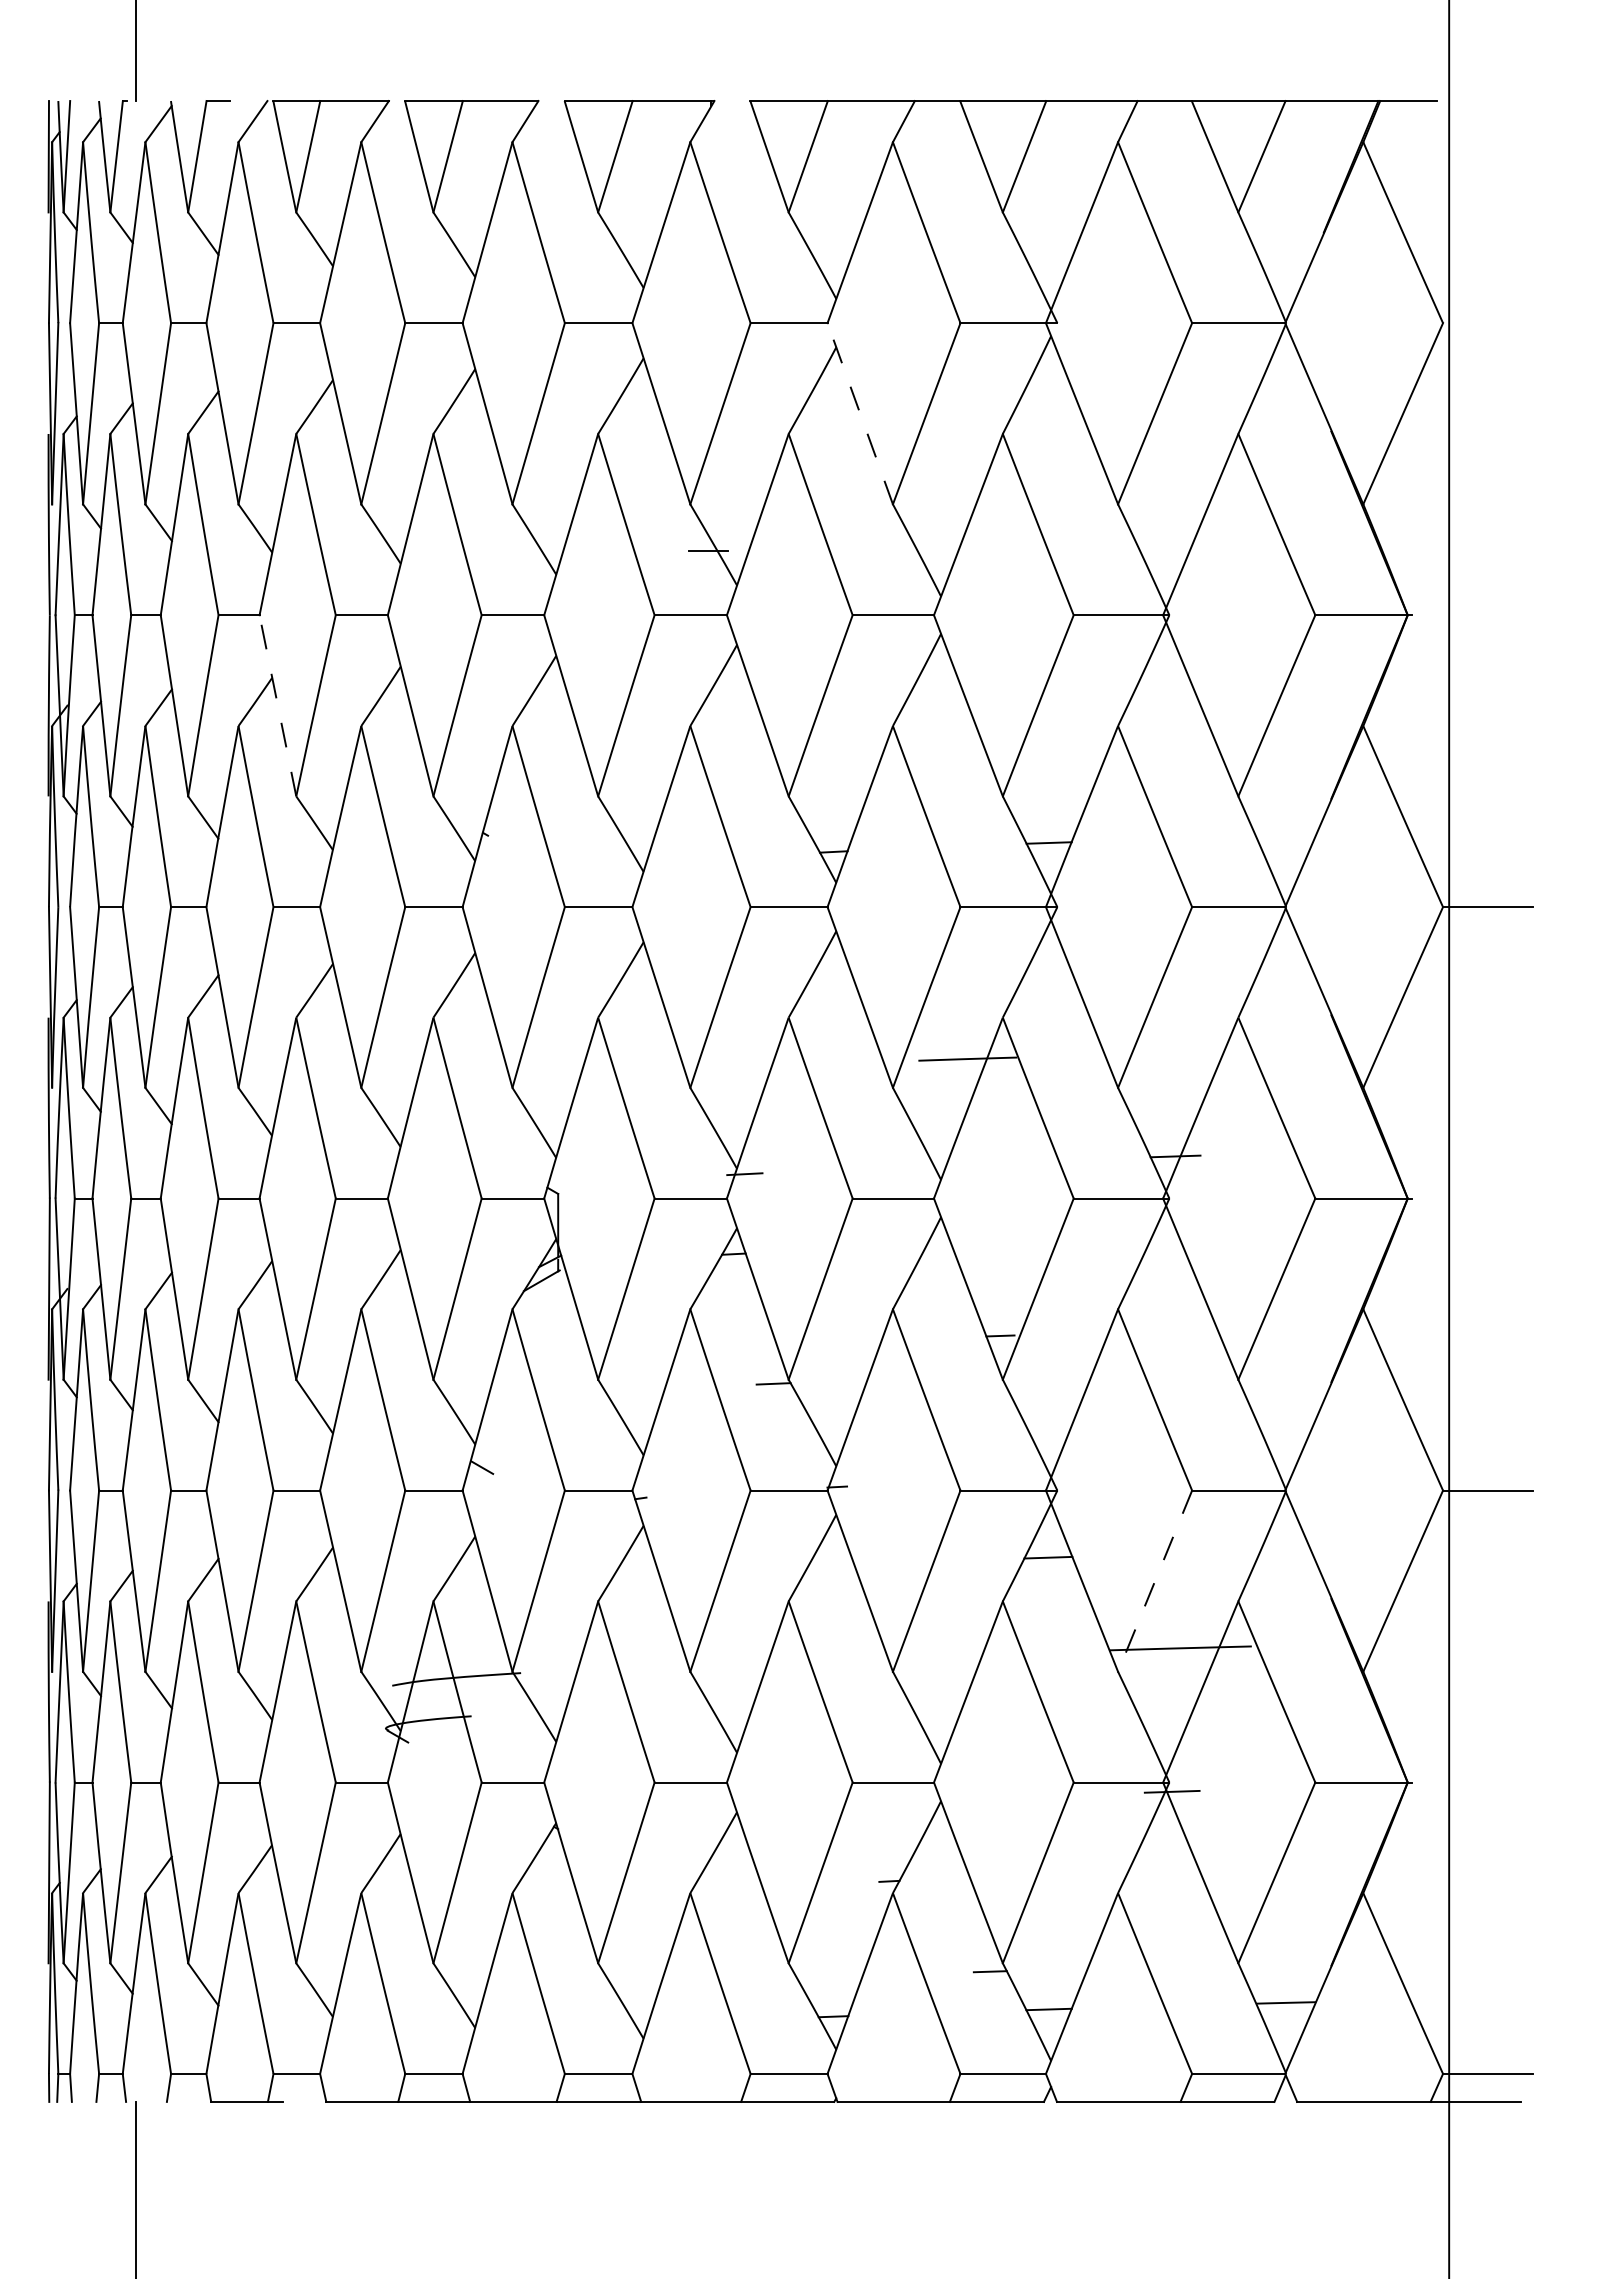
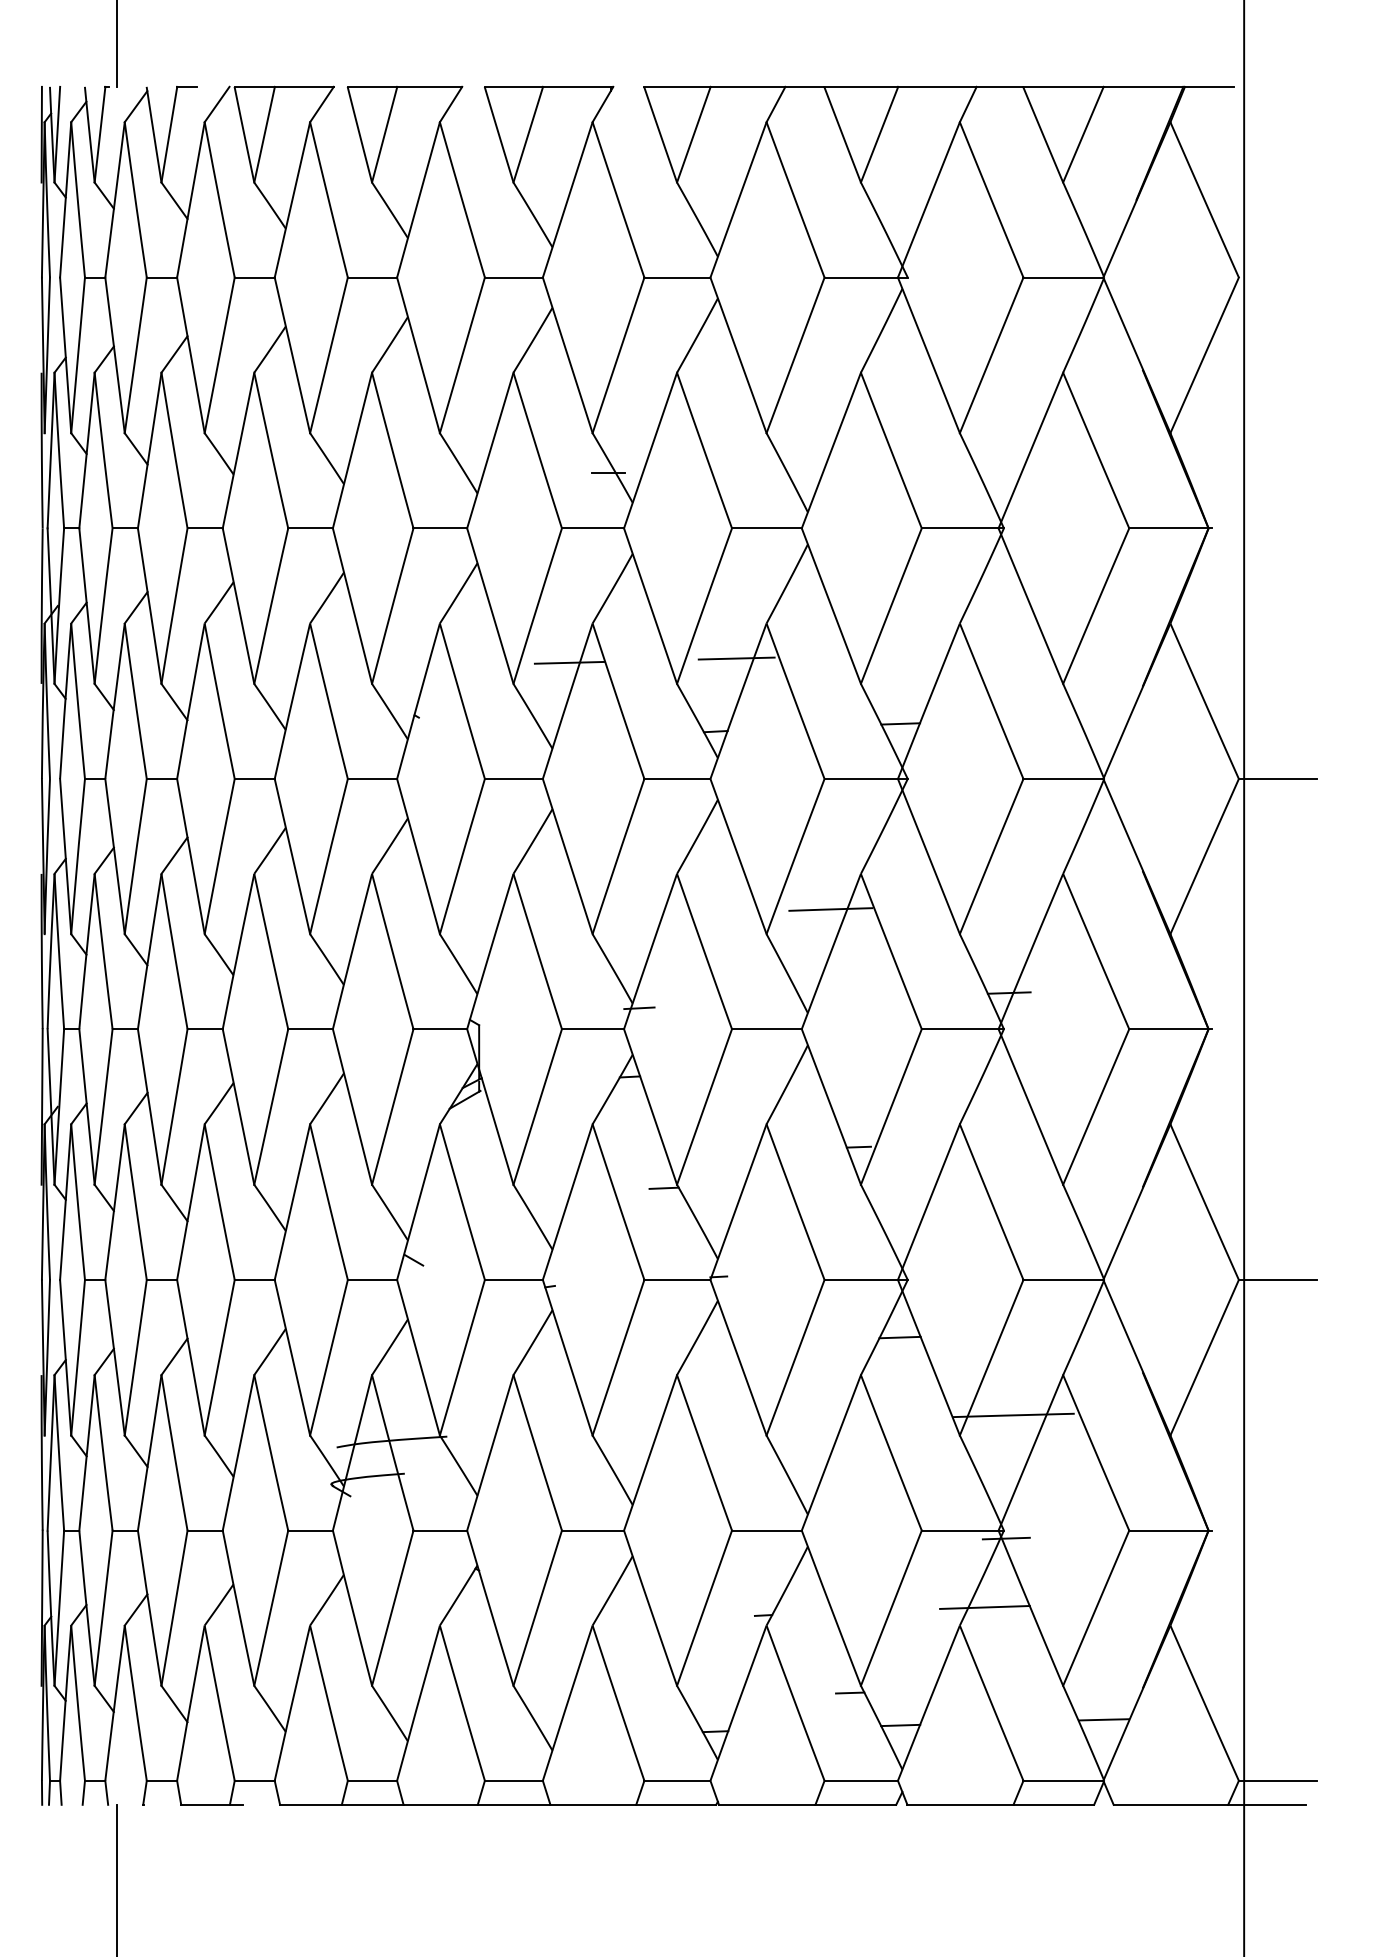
line: (860, 413) -> (738, 355), dashed -> solid
line: (277, 705) -> (238, 605), dashed -> solid
line: (857, 766) -> (736, 658), added
line: (663, 771) -> (569, 662), added
line: (1155, 1581) -> (992, 1358), dashed -> solid
line: (1147, 1871) -> (985, 1606), added

